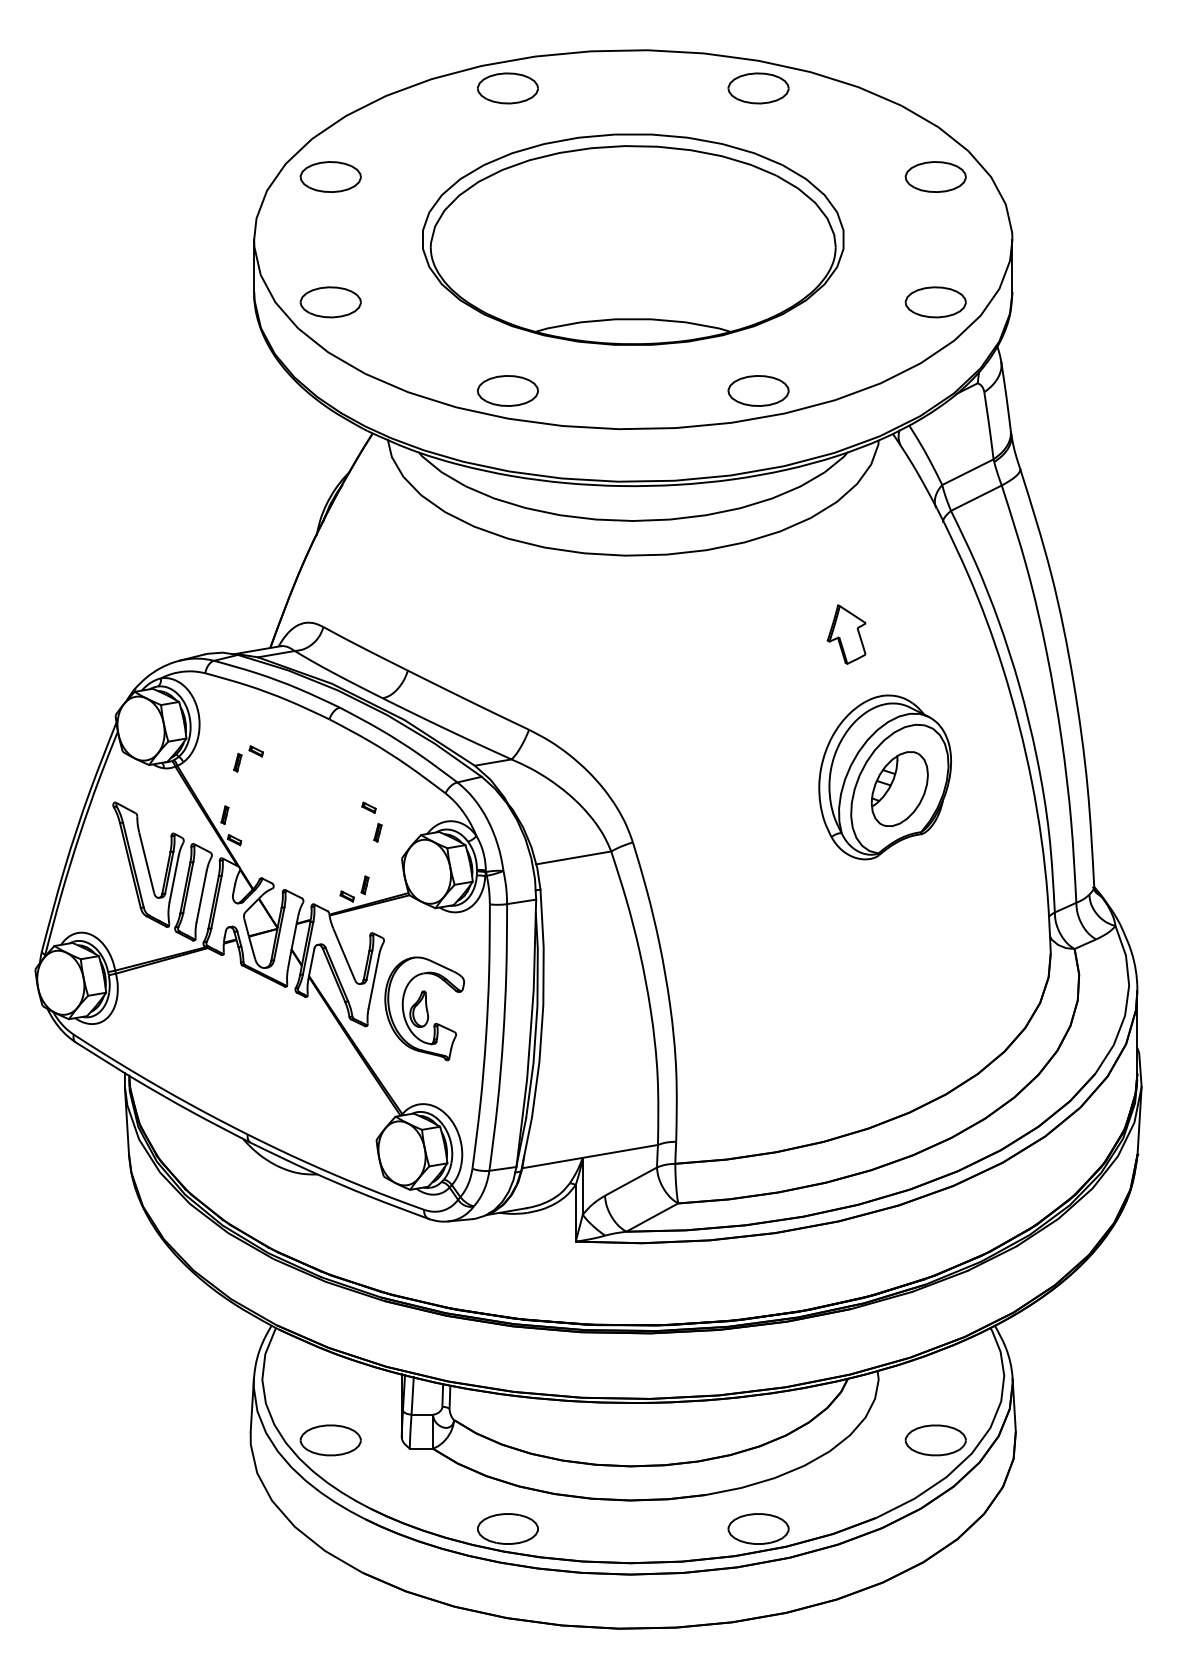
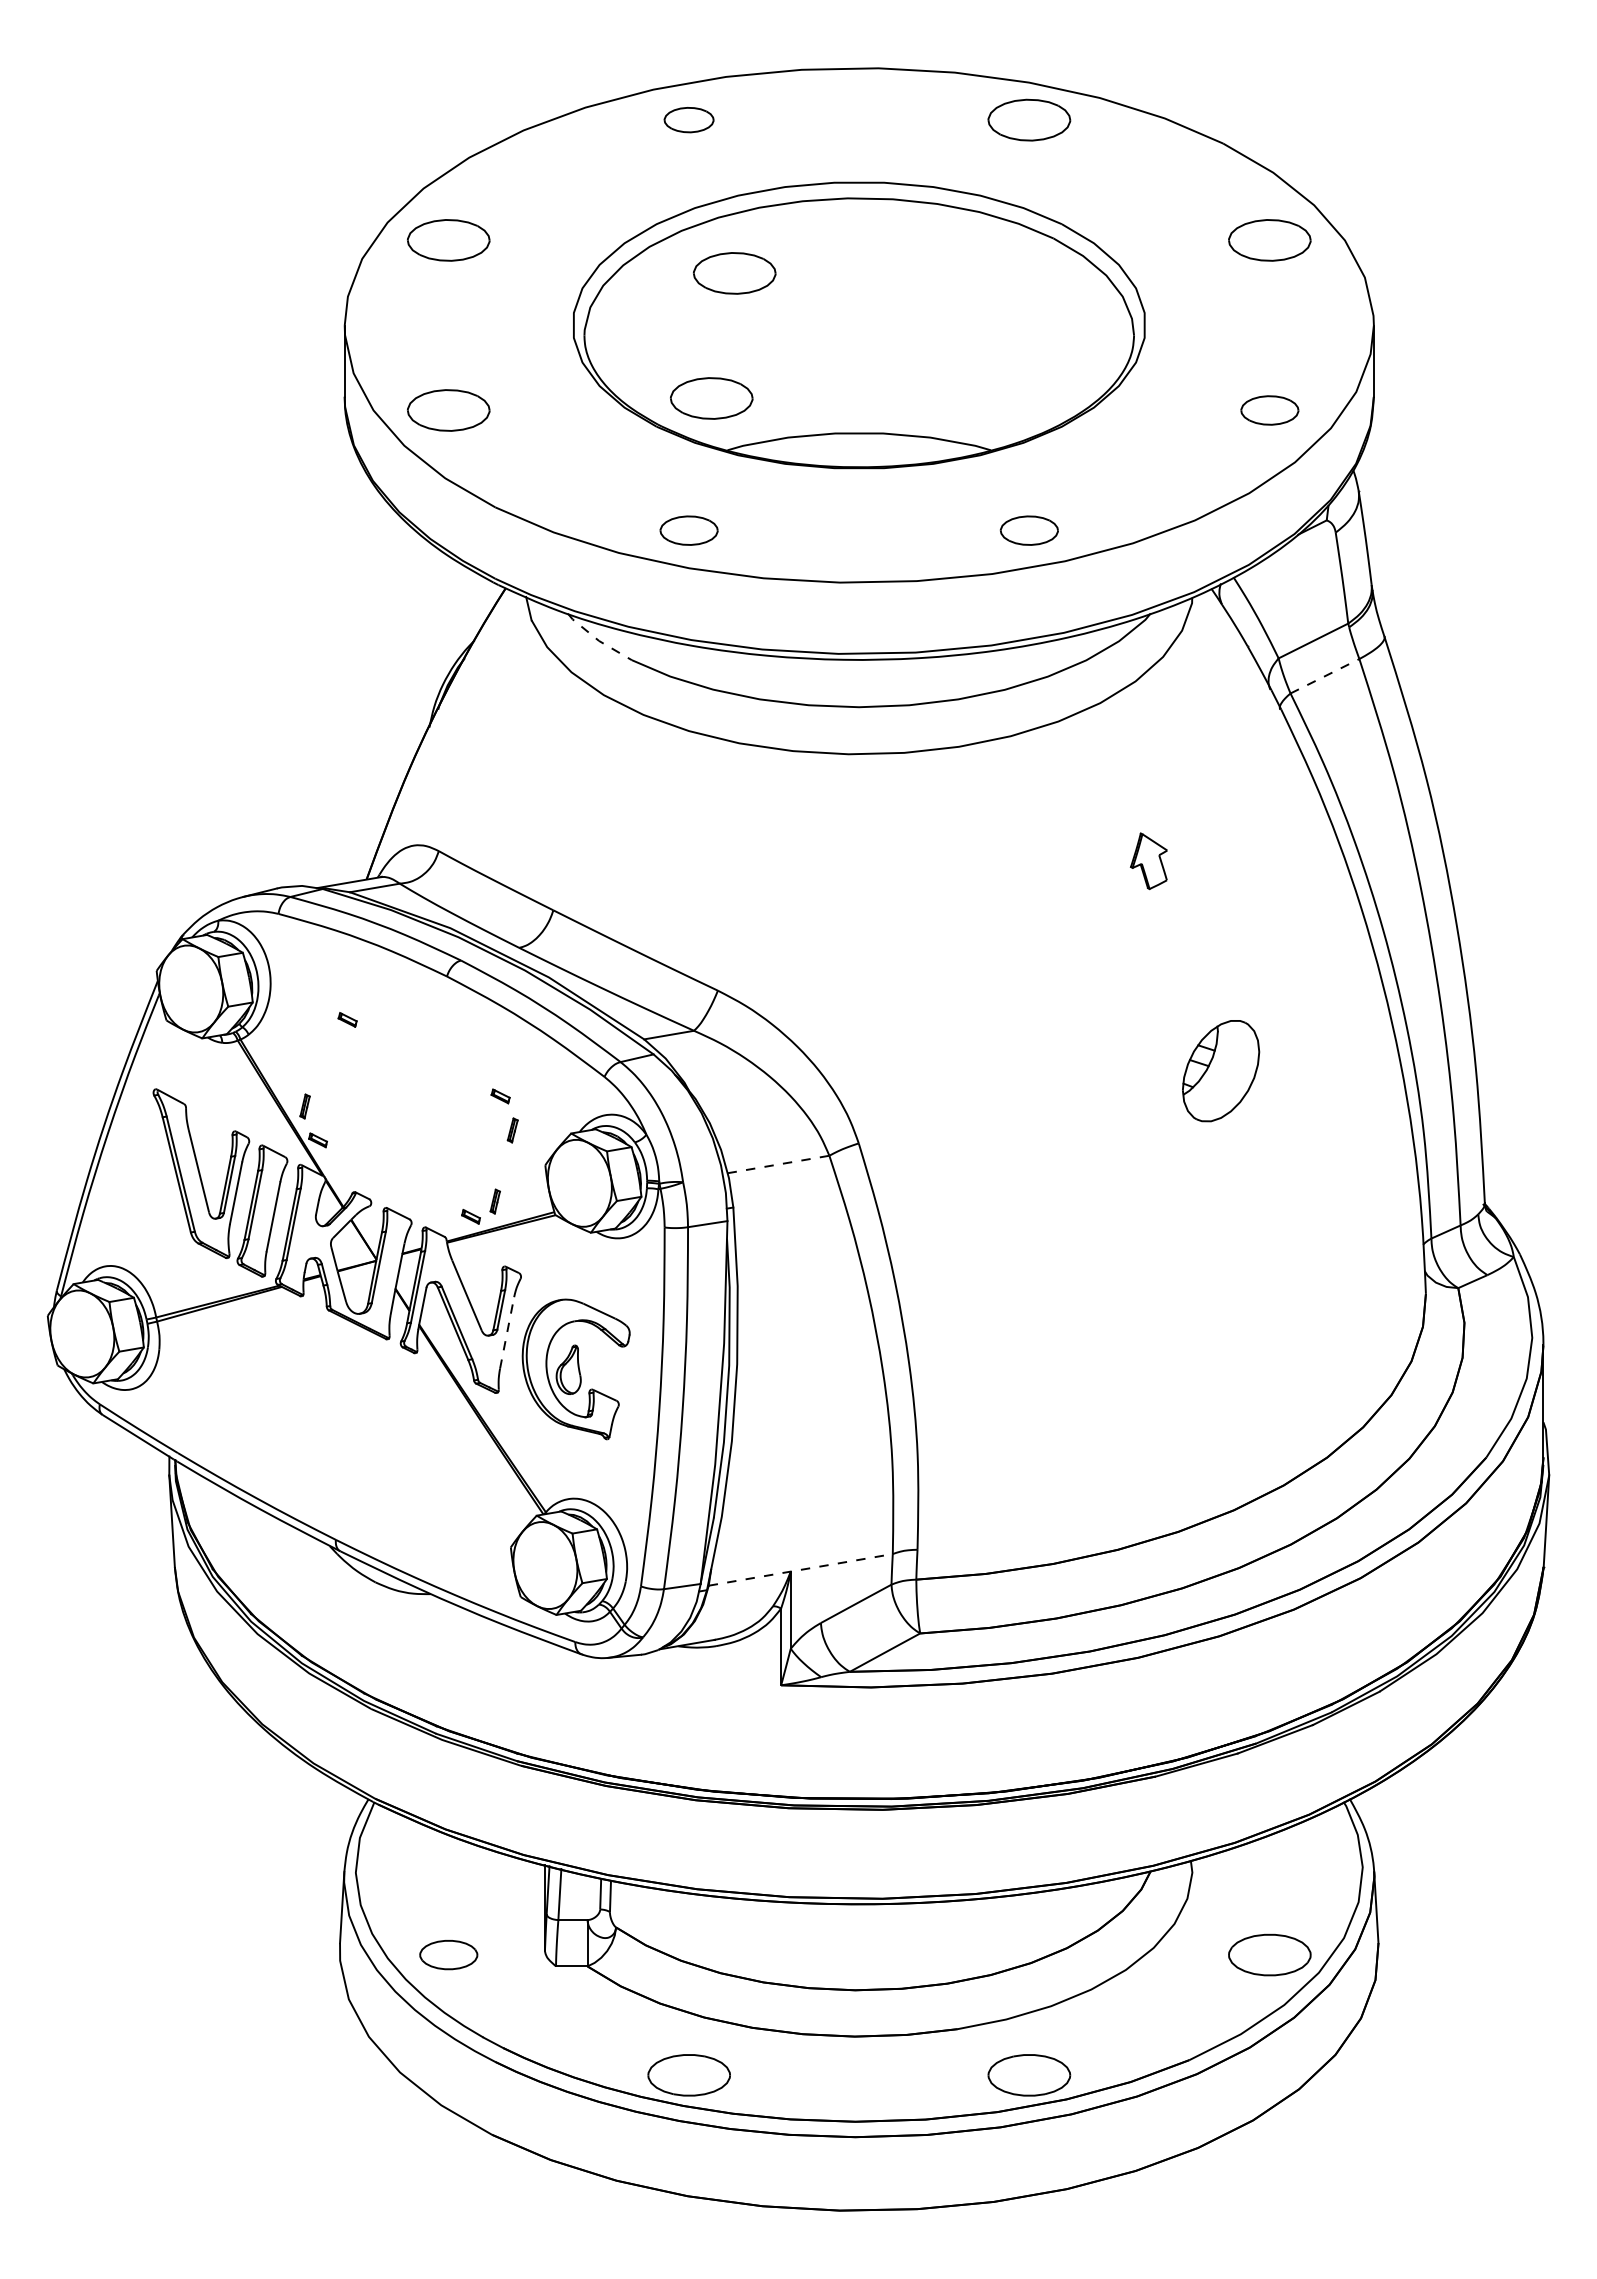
part: (507, 87) -> (688, 119), size x0.6
part: (541, 201) -> (734, 273), added
part: (524, 293) -> (711, 398), added
part: (935, 302) -> (1269, 410), size x0.7
part: (507, 390) -> (688, 530), size x0.7
part: (758, 390) -> (1029, 530), size x0.7
line: (440, 471) -> (597, 639), solid -> dashed
line: (976, 498) -> (1325, 676), solid -> dashed
part: (846, 633) -> (1148, 860), size x0.7
part: (237, 762) -> (322, 1035), removed
part: (884, 777) -> (1200, 1055), removed
line: (573, 857) -> (778, 1164), solid -> dashed
line: (374, 981) -> (507, 1332), solid -> dashed
line: (590, 1156) -> (801, 1569), solid -> dashed
part: (330, 1439) -> (448, 1954), size x0.7

